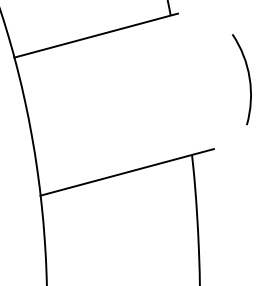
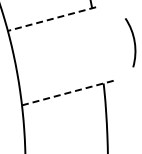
line: (95, 36) -> (51, 19), solid -> dashed
line: (128, 171) -> (69, 92), solid -> dashed

